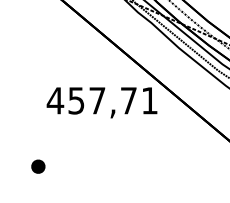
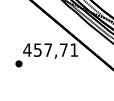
part: (37, 165) -> (18, 63), moved

